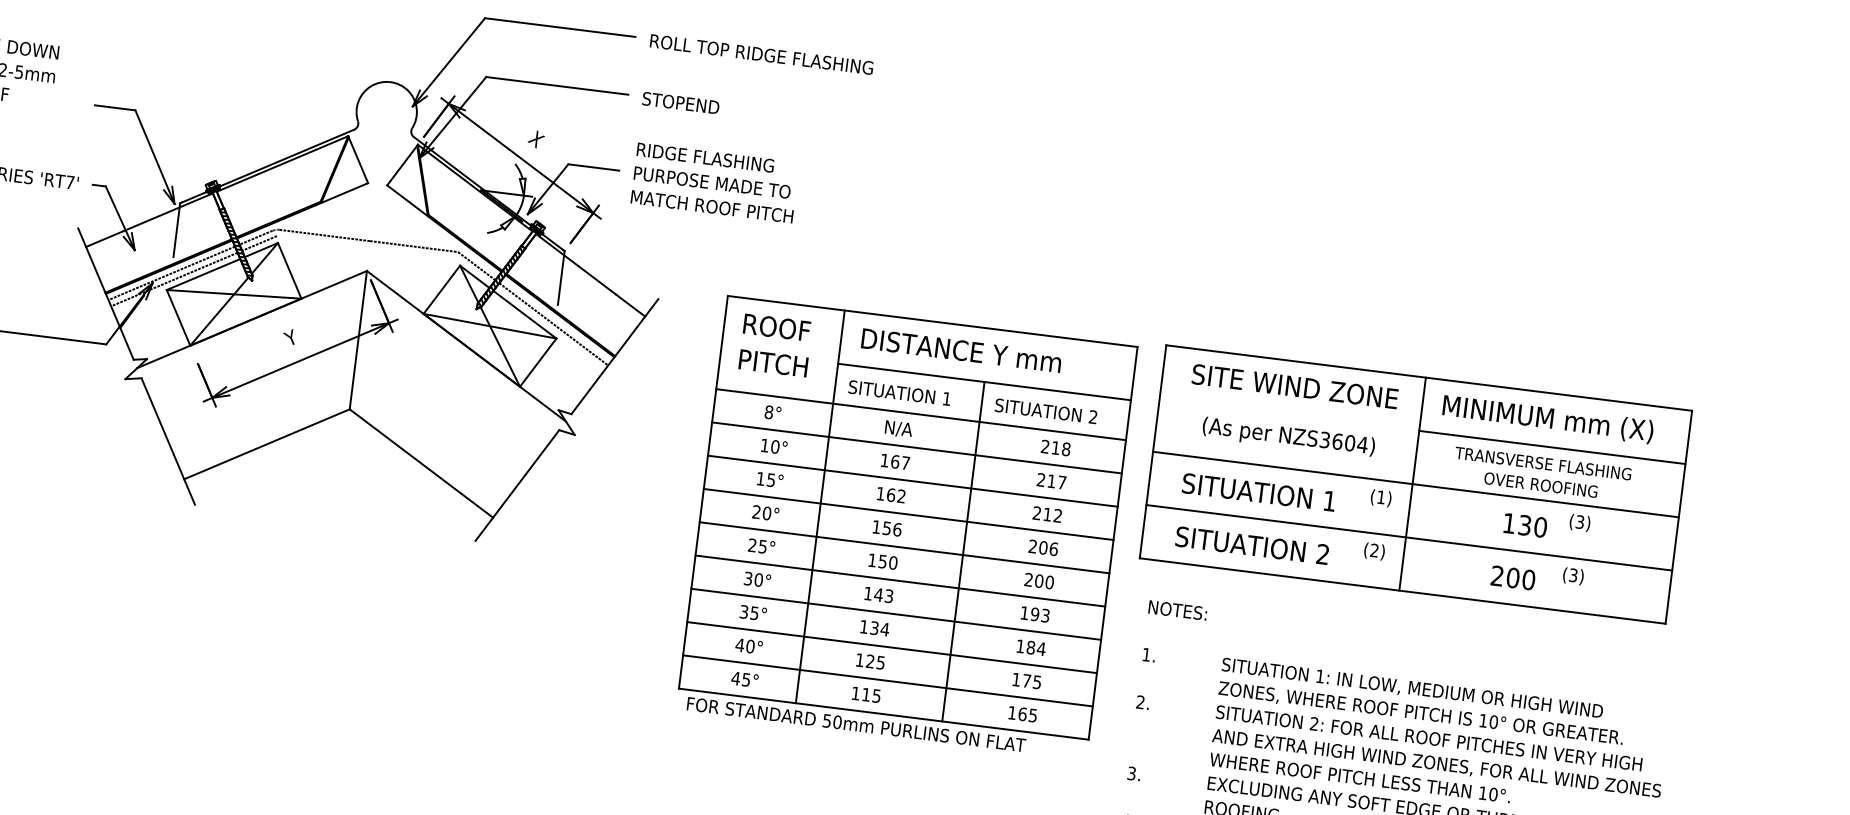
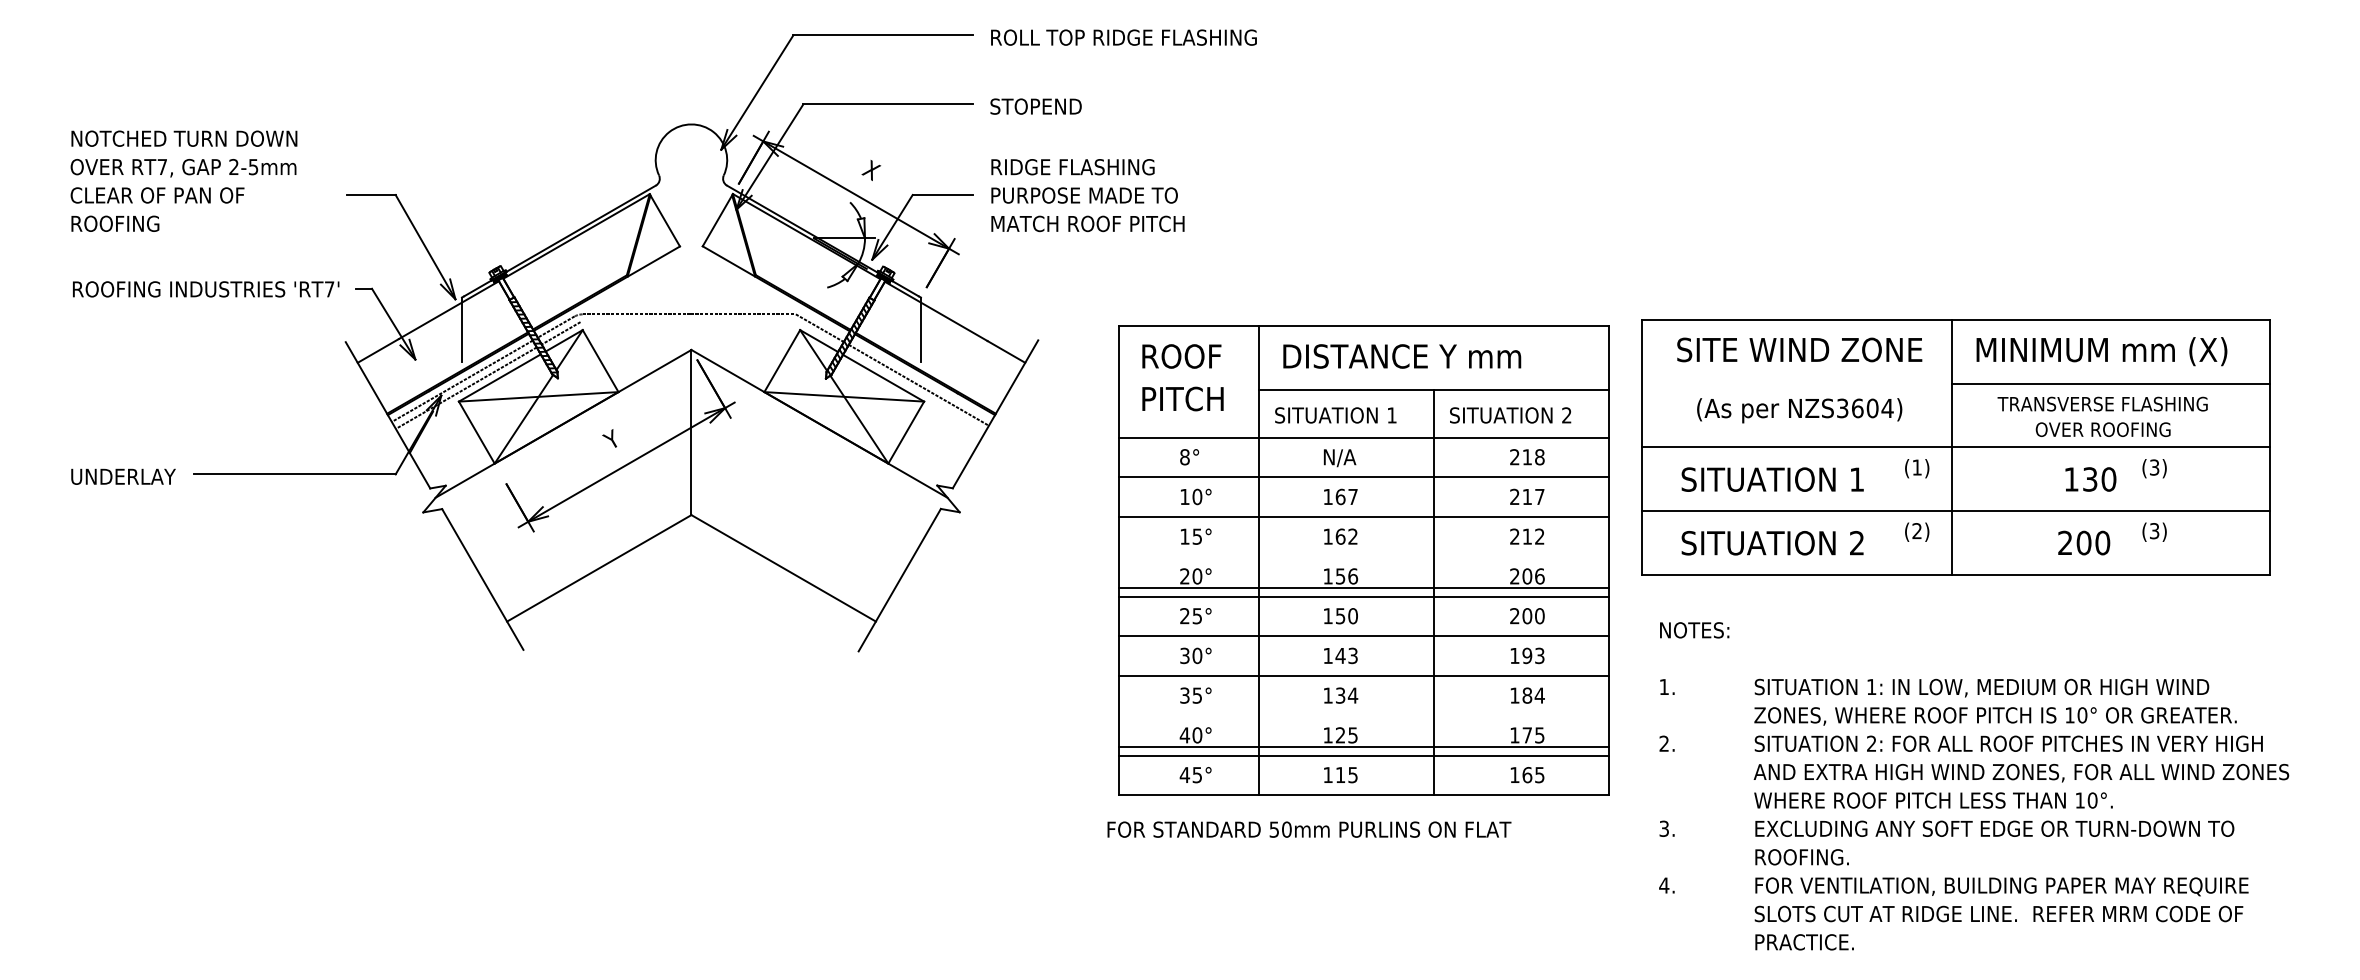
line: (908, 514) -> (1363, 587), moved
line: (891, 647) -> (1363, 746), moved
text: (856, 724) -> (1309, 829), moved

